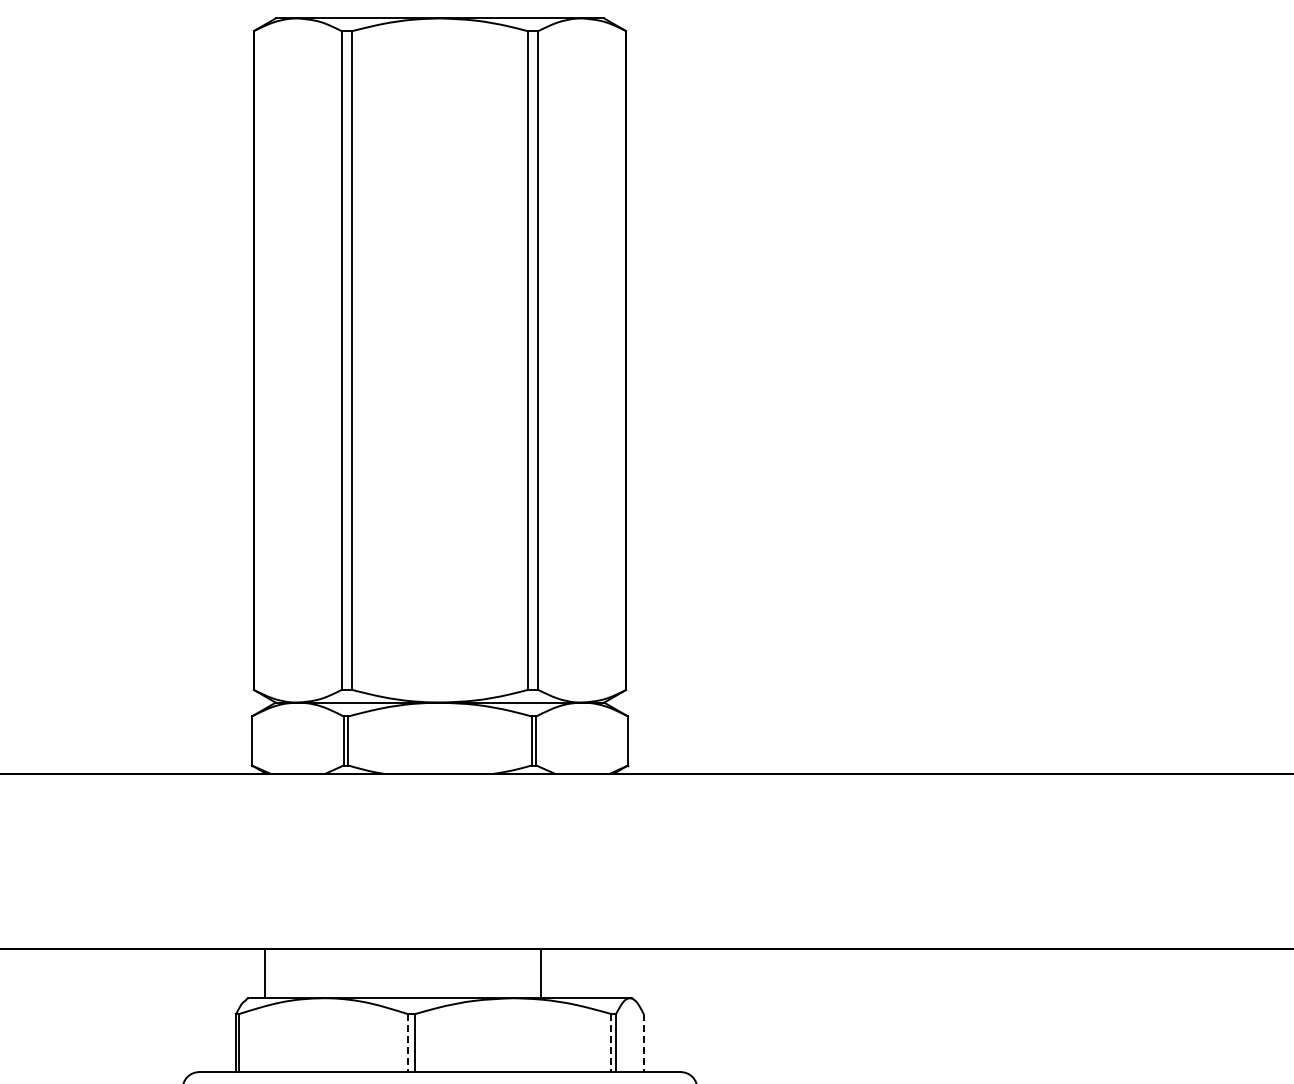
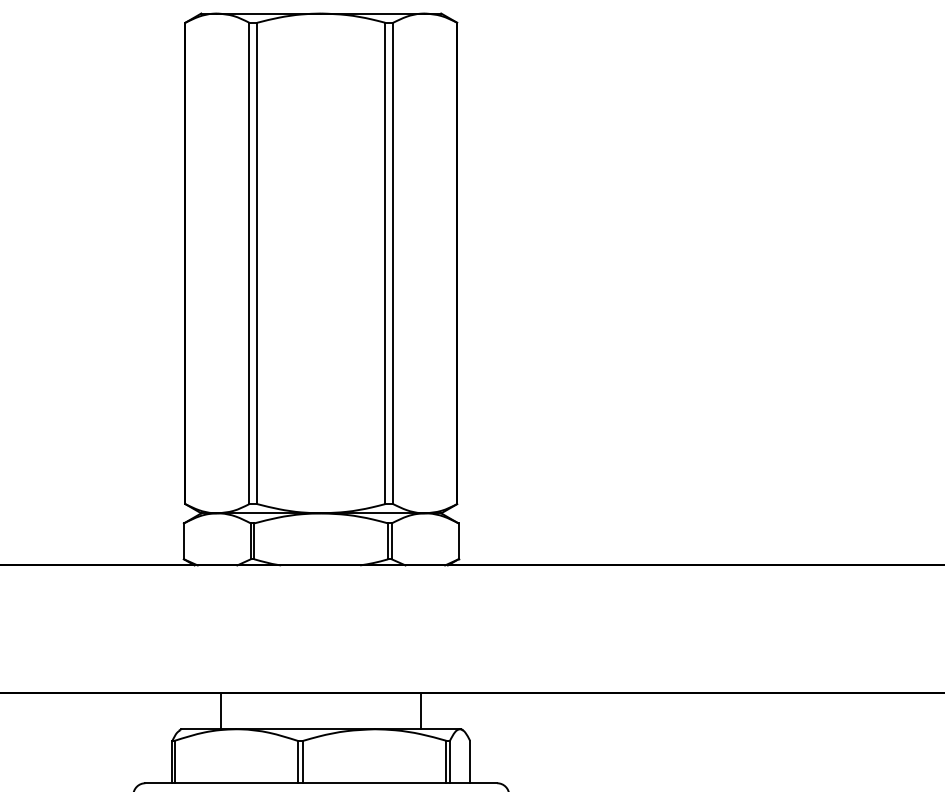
line: (265, 973) -> (221, 711), moved
line: (540, 973) -> (420, 711), moved
line: (407, 1043) -> (297, 762), dashed -> solid
line: (611, 1043) -> (446, 762), dashed -> solid
line: (643, 1043) -> (469, 762), dashed -> solid

